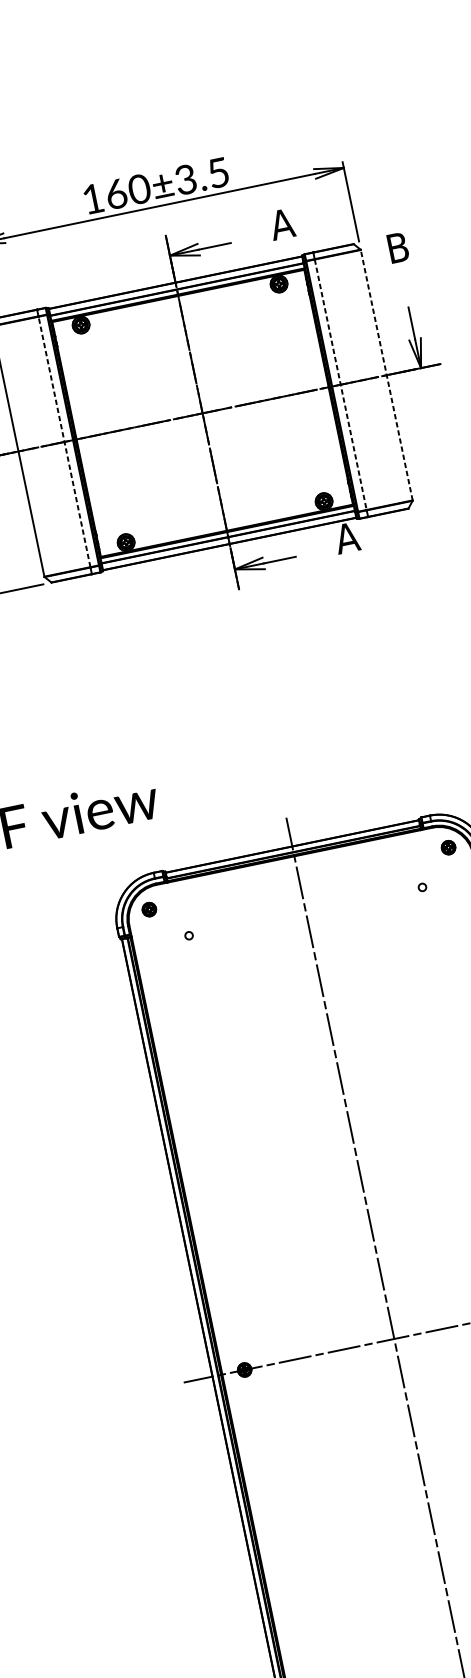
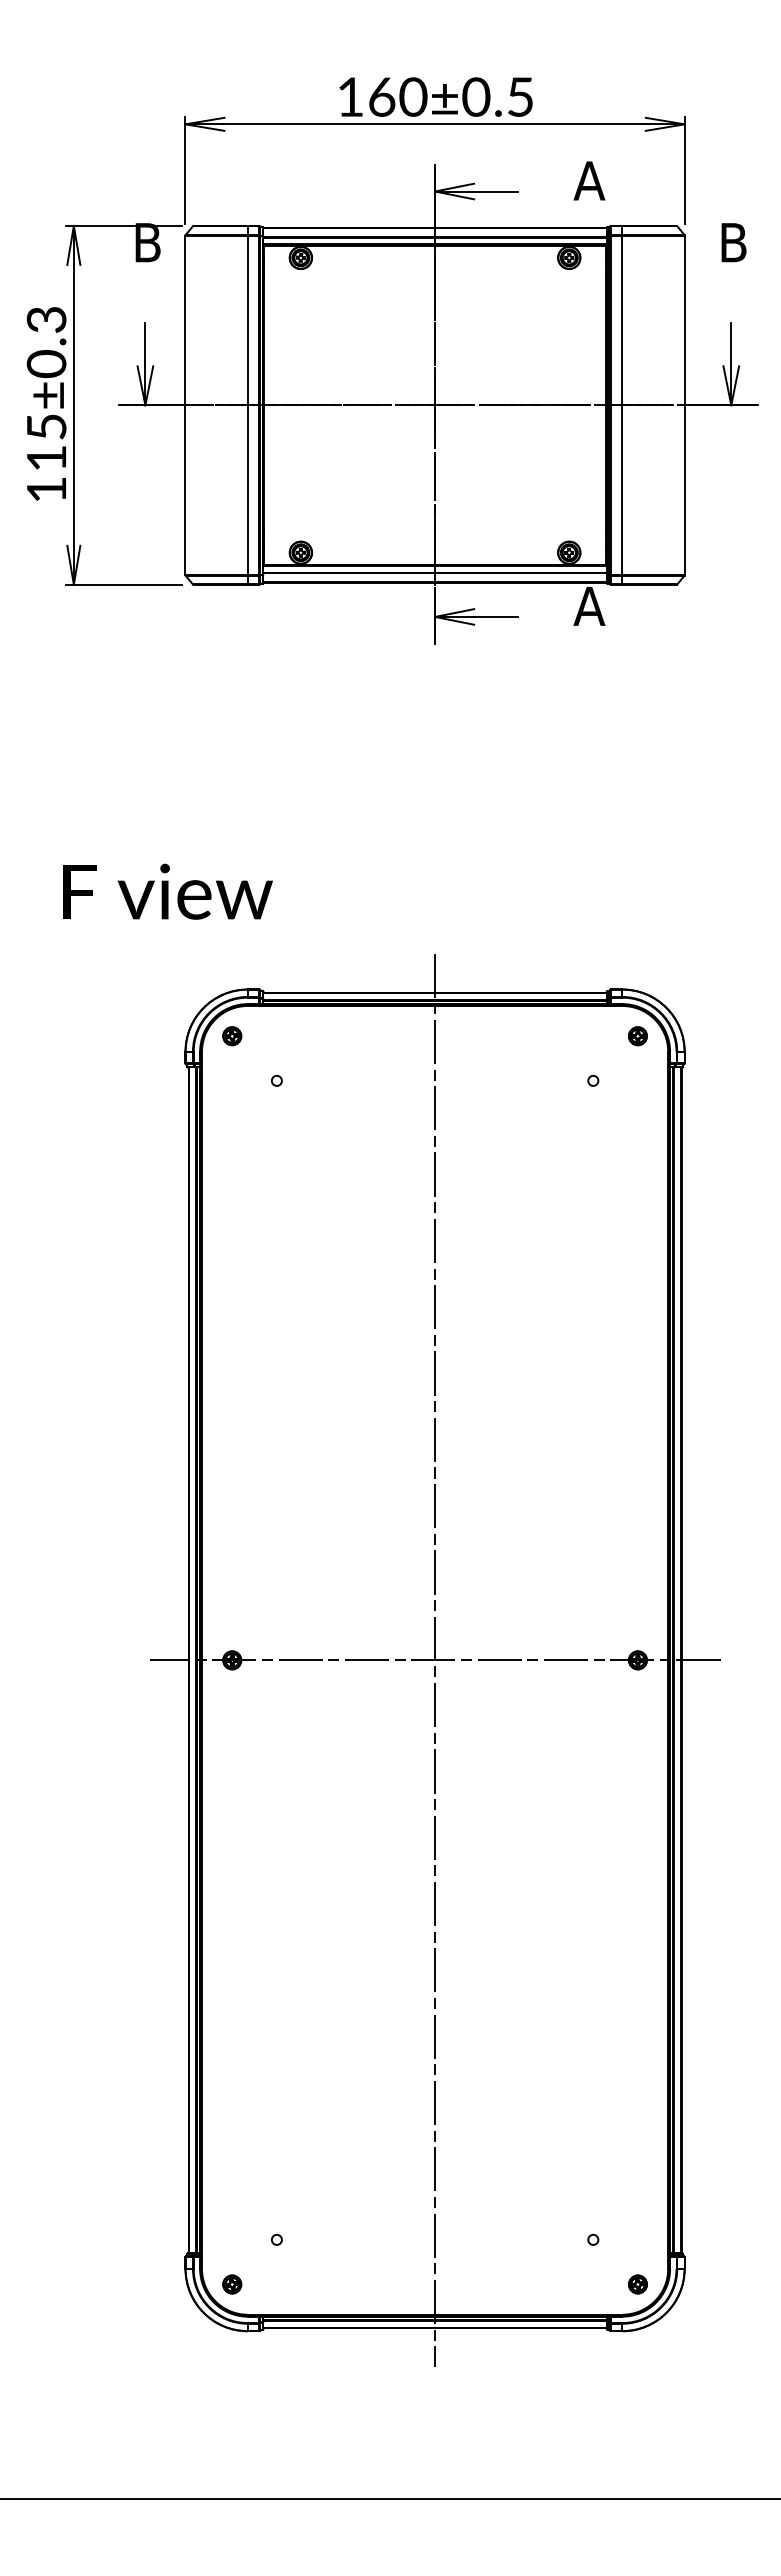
text: (185, 179) -> (476, 96), 160±3.5 -> 160±0.5
line: (386, 375) -> (684, 405), dashed -> solid
line: (340, 384) -> (622, 405), dashed -> solid
line: (64, 442) -> (247, 405), dashed -> solid

